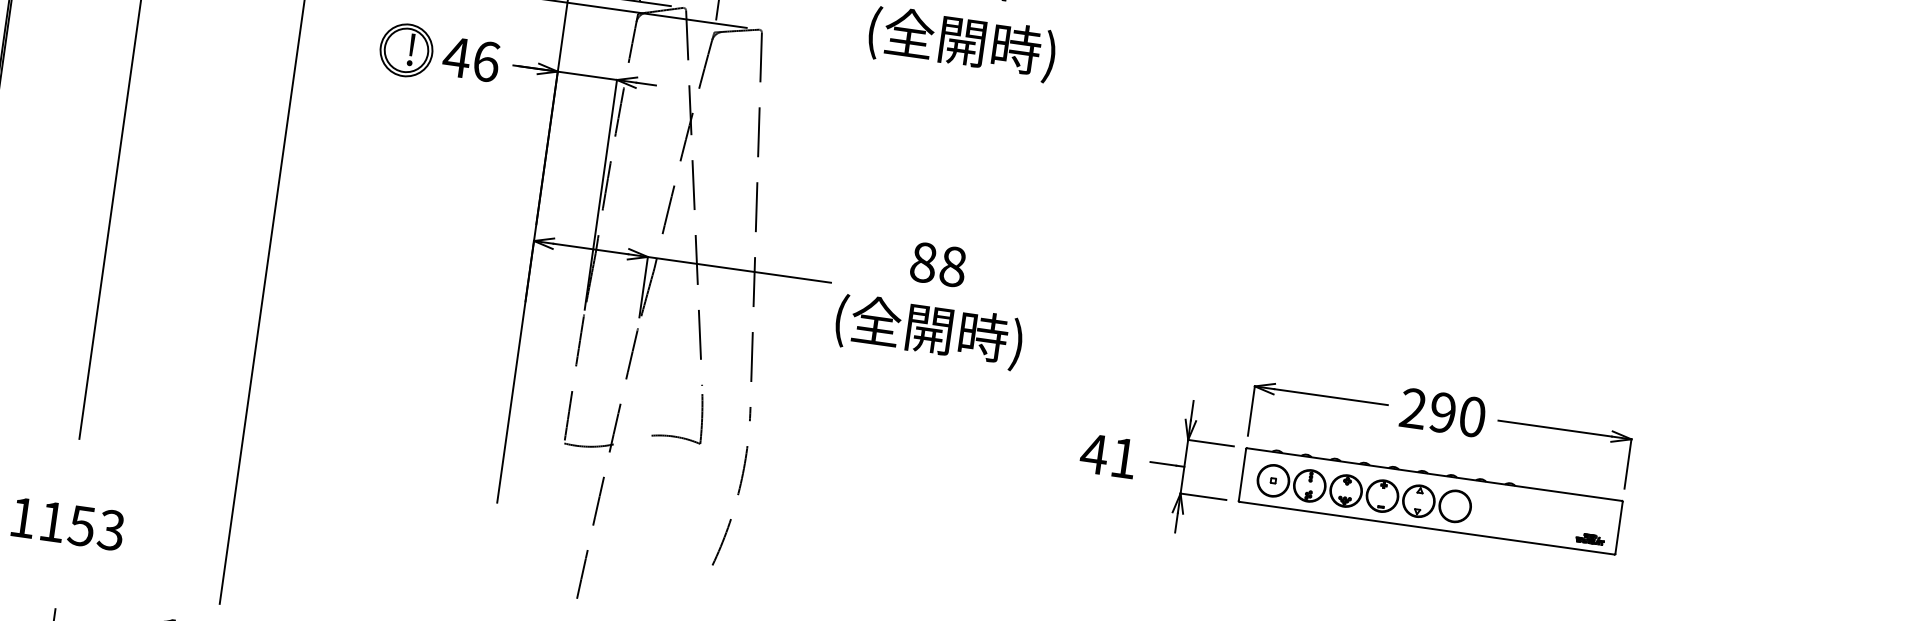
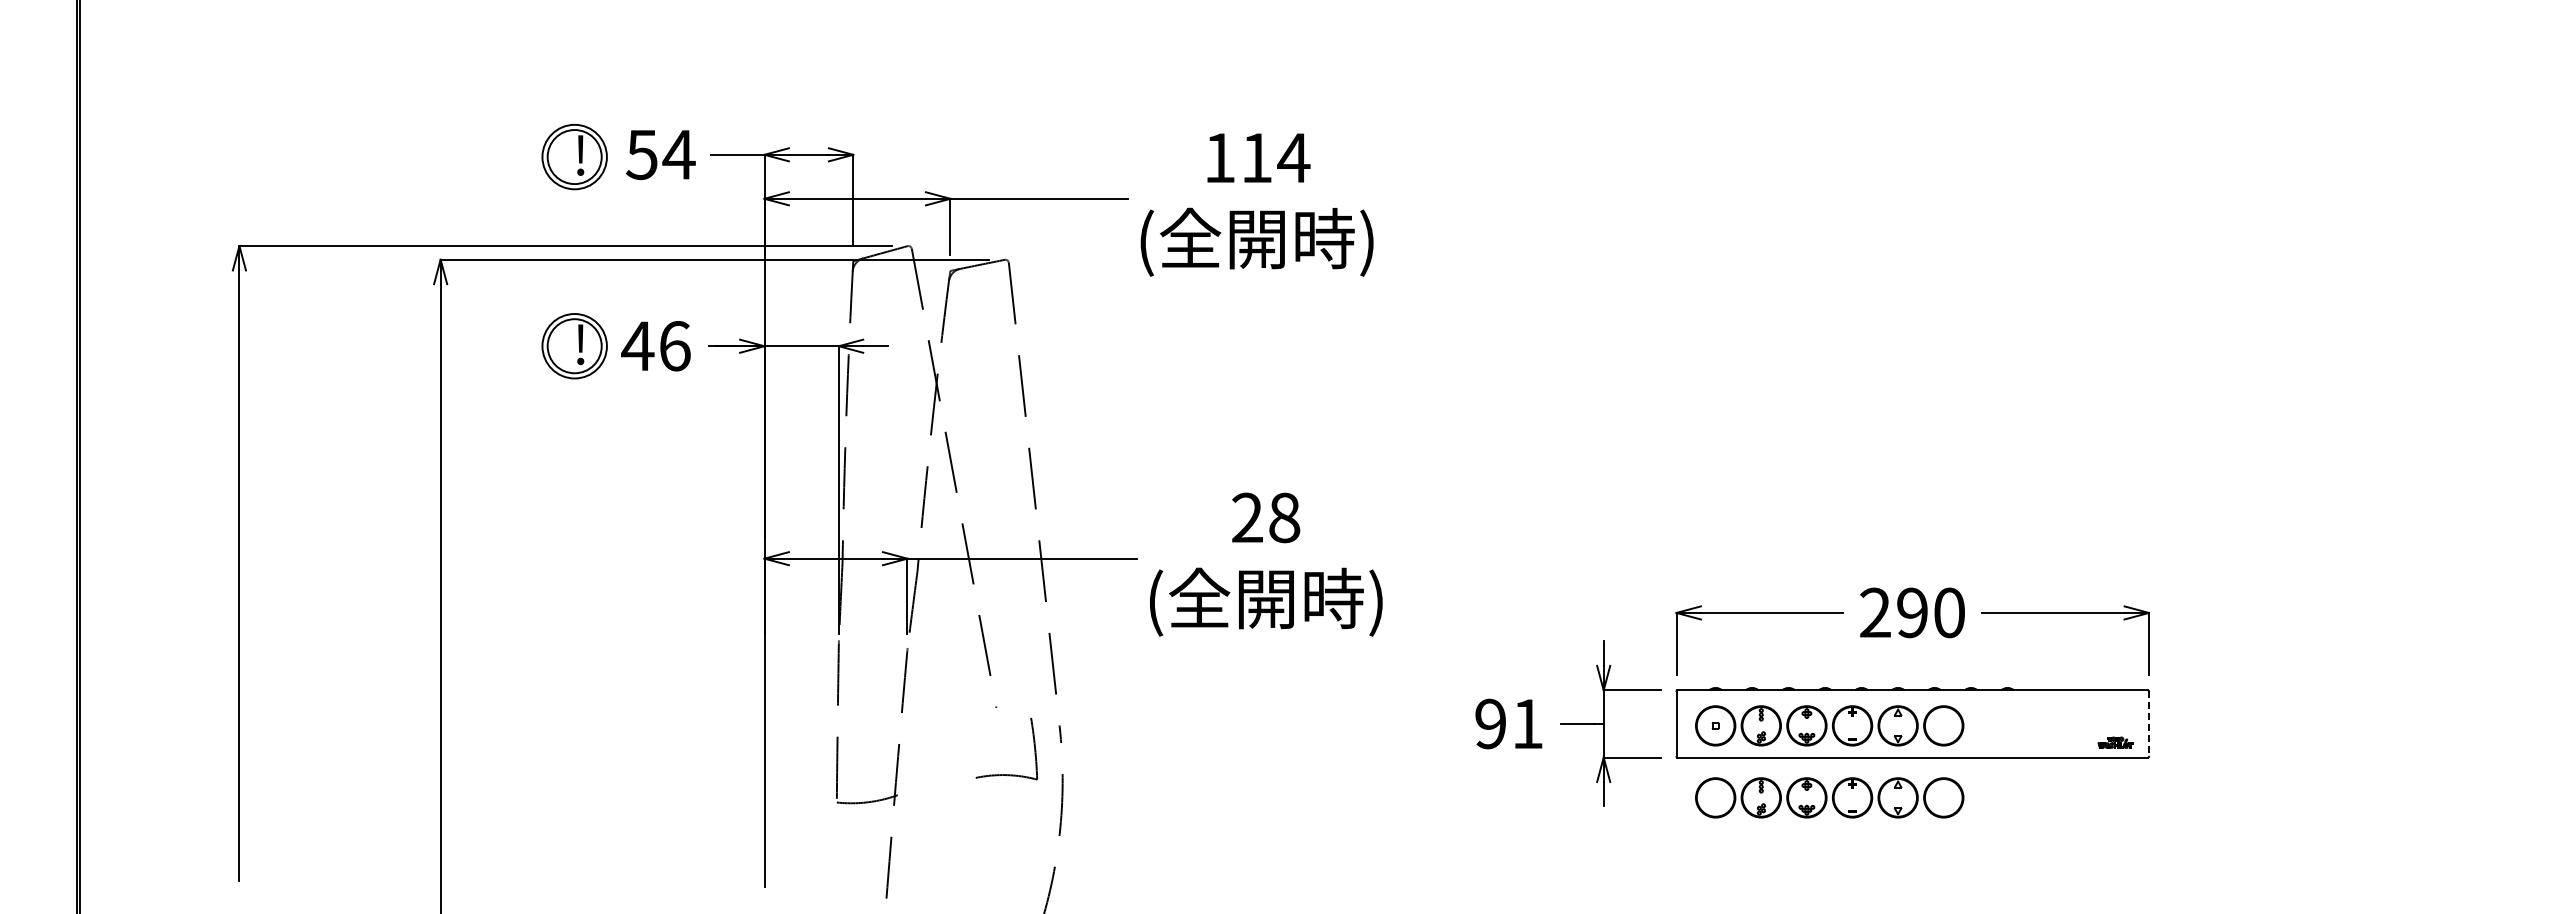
text: (923, 262) -> (1247, 517), 88 -> 28
part: (676, 436) -> (1006, 774), moved
text: (1094, 453) -> (1490, 723), 41 -> 91
line: (1619, 528) -> (2149, 724), solid -> dashed
part: (1356, 550) -> (1829, 797), added

